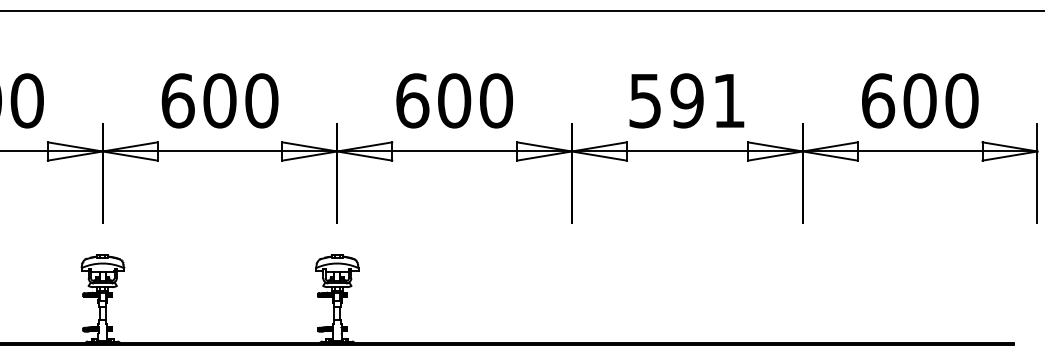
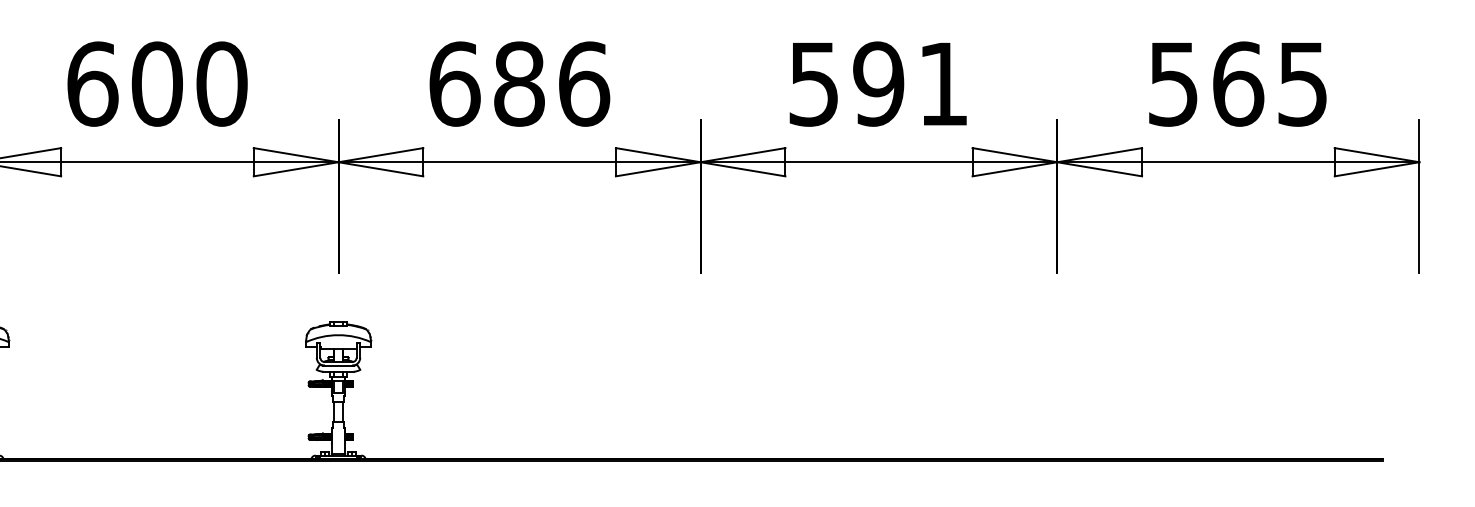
text: (475, 100) -> (551, 83), 600 -> 686
text: (920, 100) -> (1238, 83), 600 -> 565

